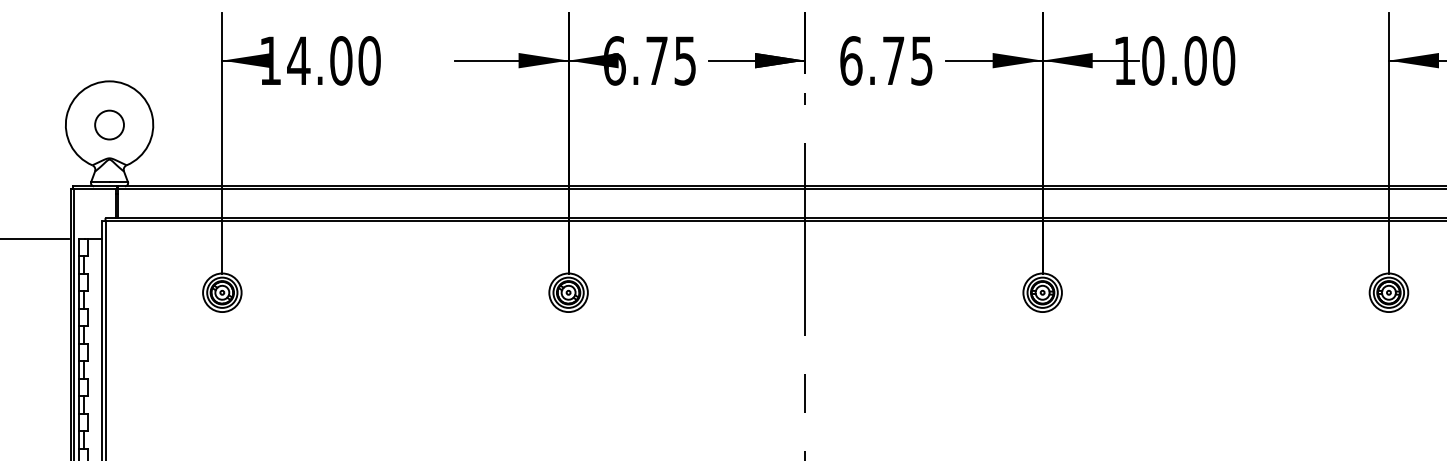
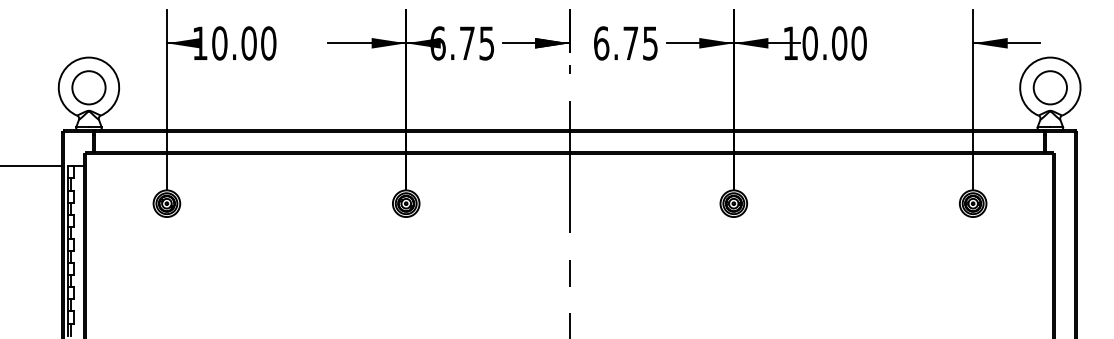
text: (298, 60) -> (219, 43), 14.00 -> 10.00
circle: (108, 124) -> (88, 87), size x1.67

